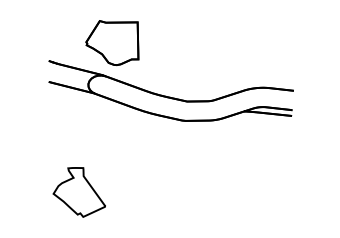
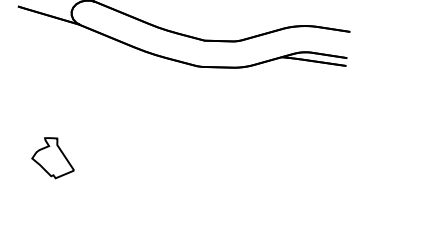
part: (78, 192) -> (52, 158), size x0.6

